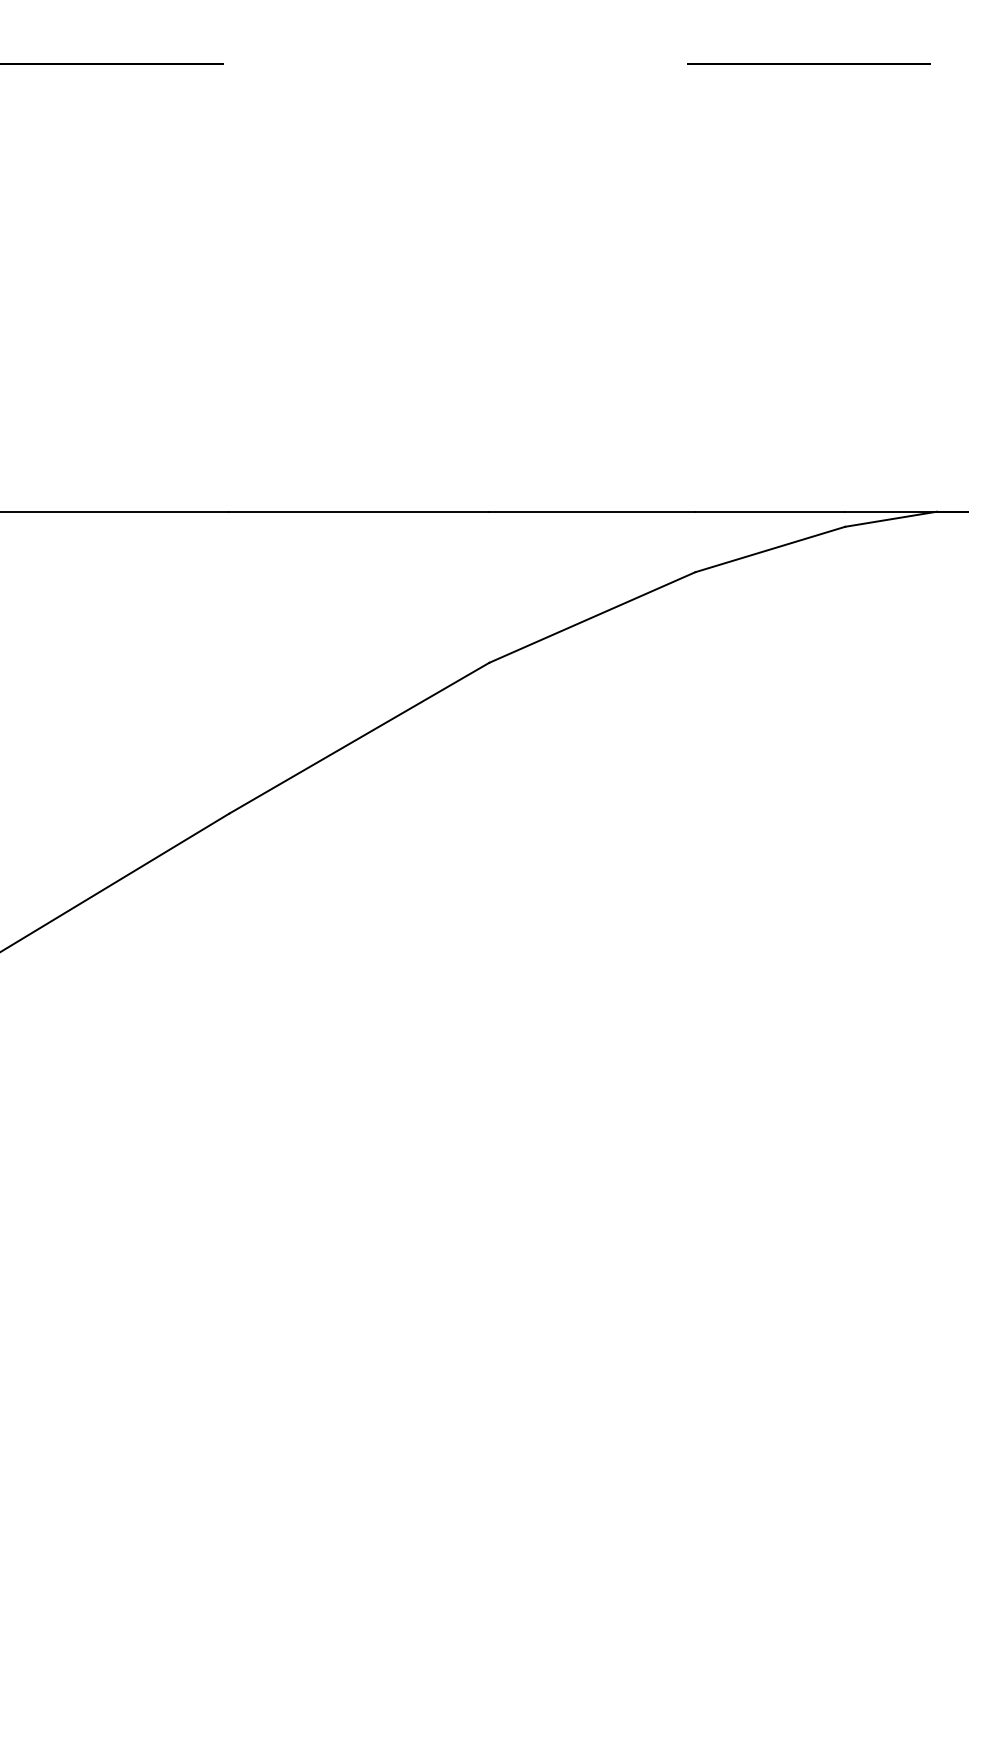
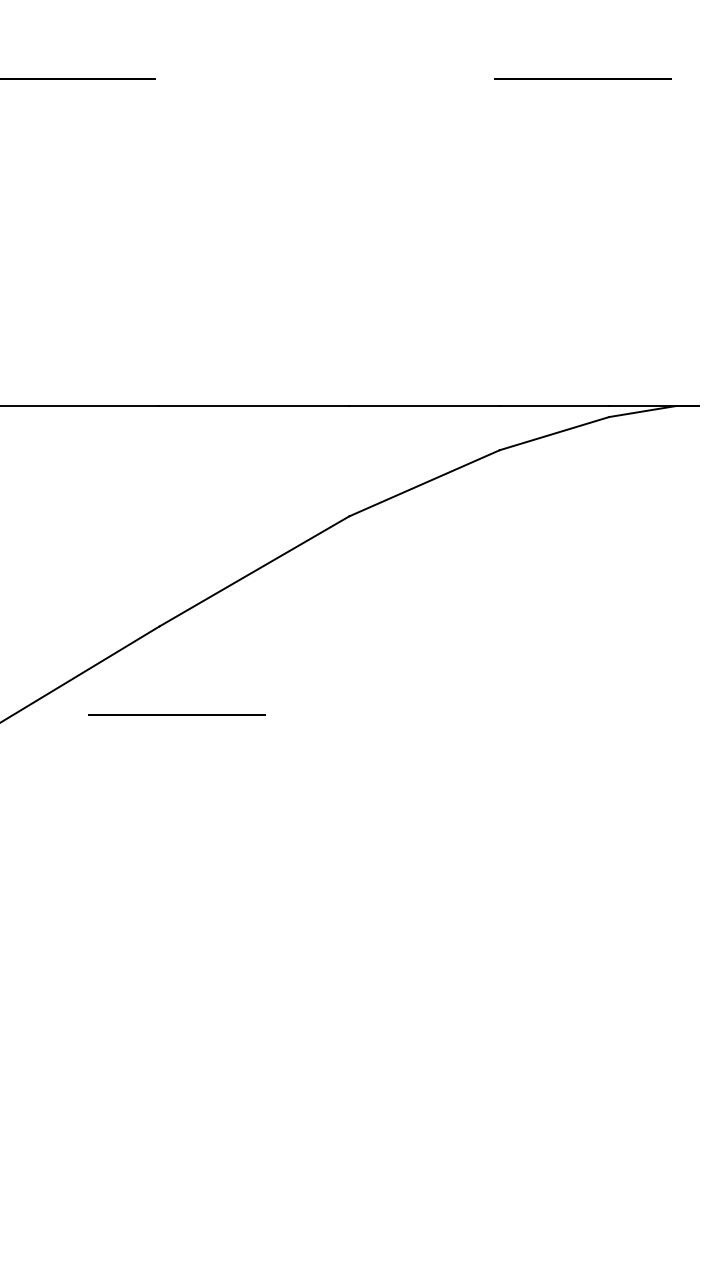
line: (252, 934) -> (176, 714), added

